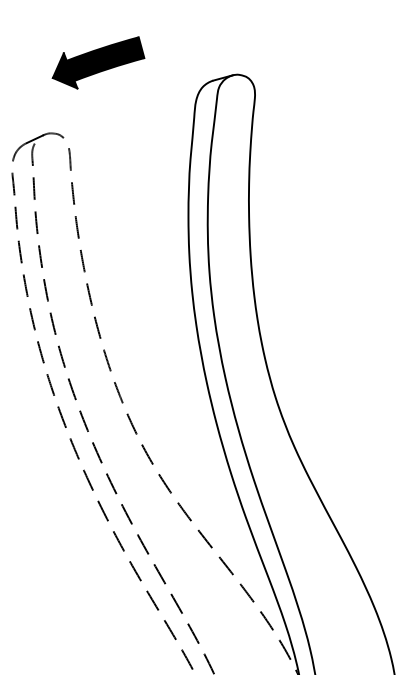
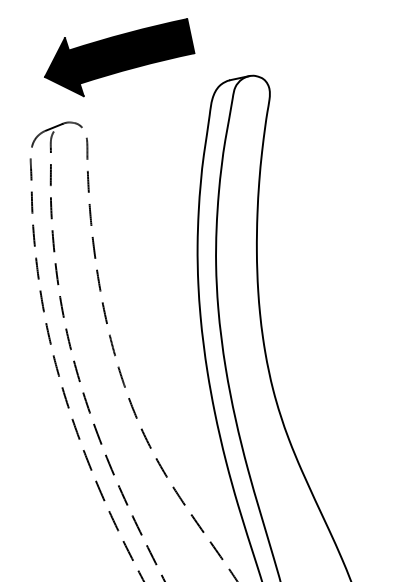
part: (98, 62) -> (120, 56), size x1.67

